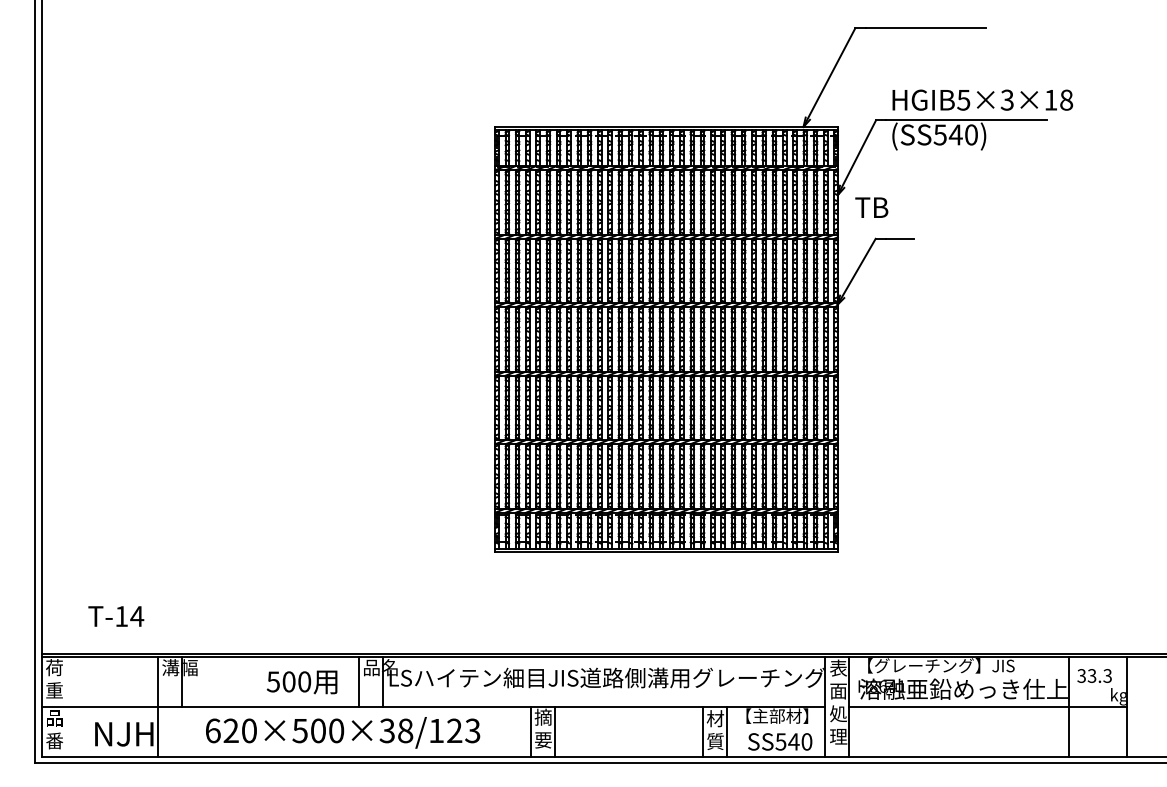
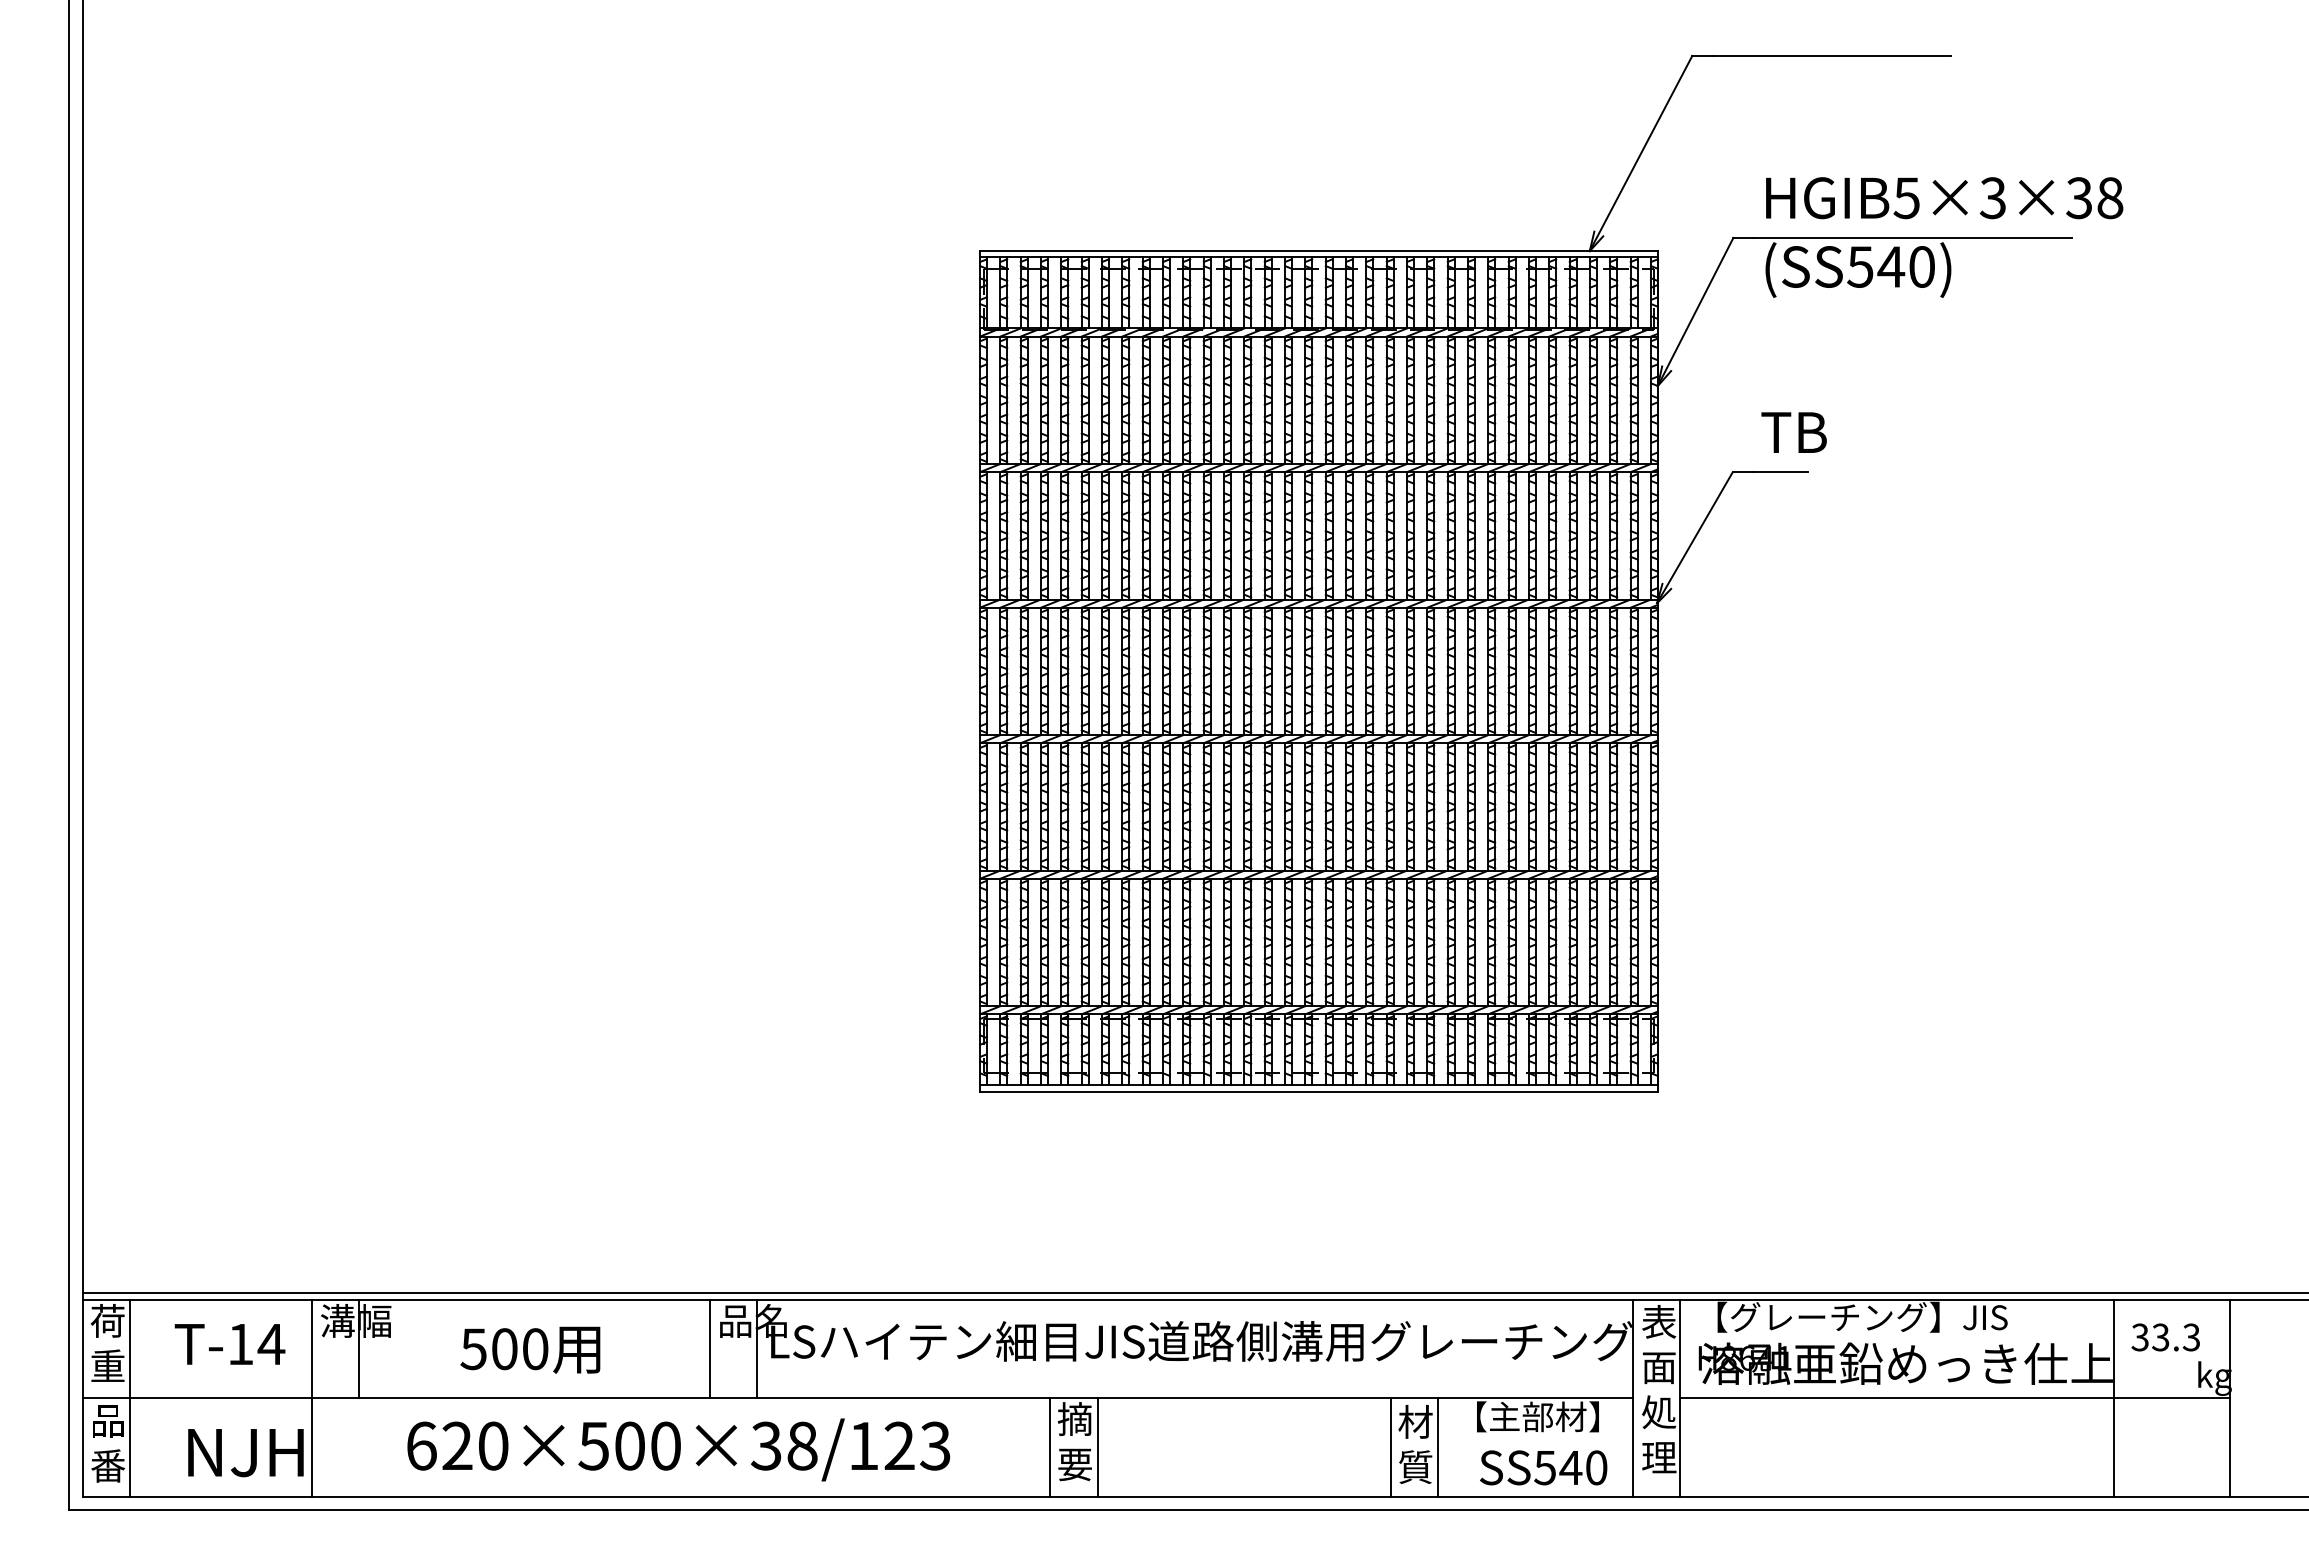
text: (1050, 99) -> (2078, 196), HGIB5×3×18 -> HGIB5×3×38
text: (871, 207) -> (1793, 432), moved
text: (116, 616) -> (230, 1344), moved
text: (301, 682) -> (529, 1350), moved
line: (65, 706) -> (129, 1397), added

